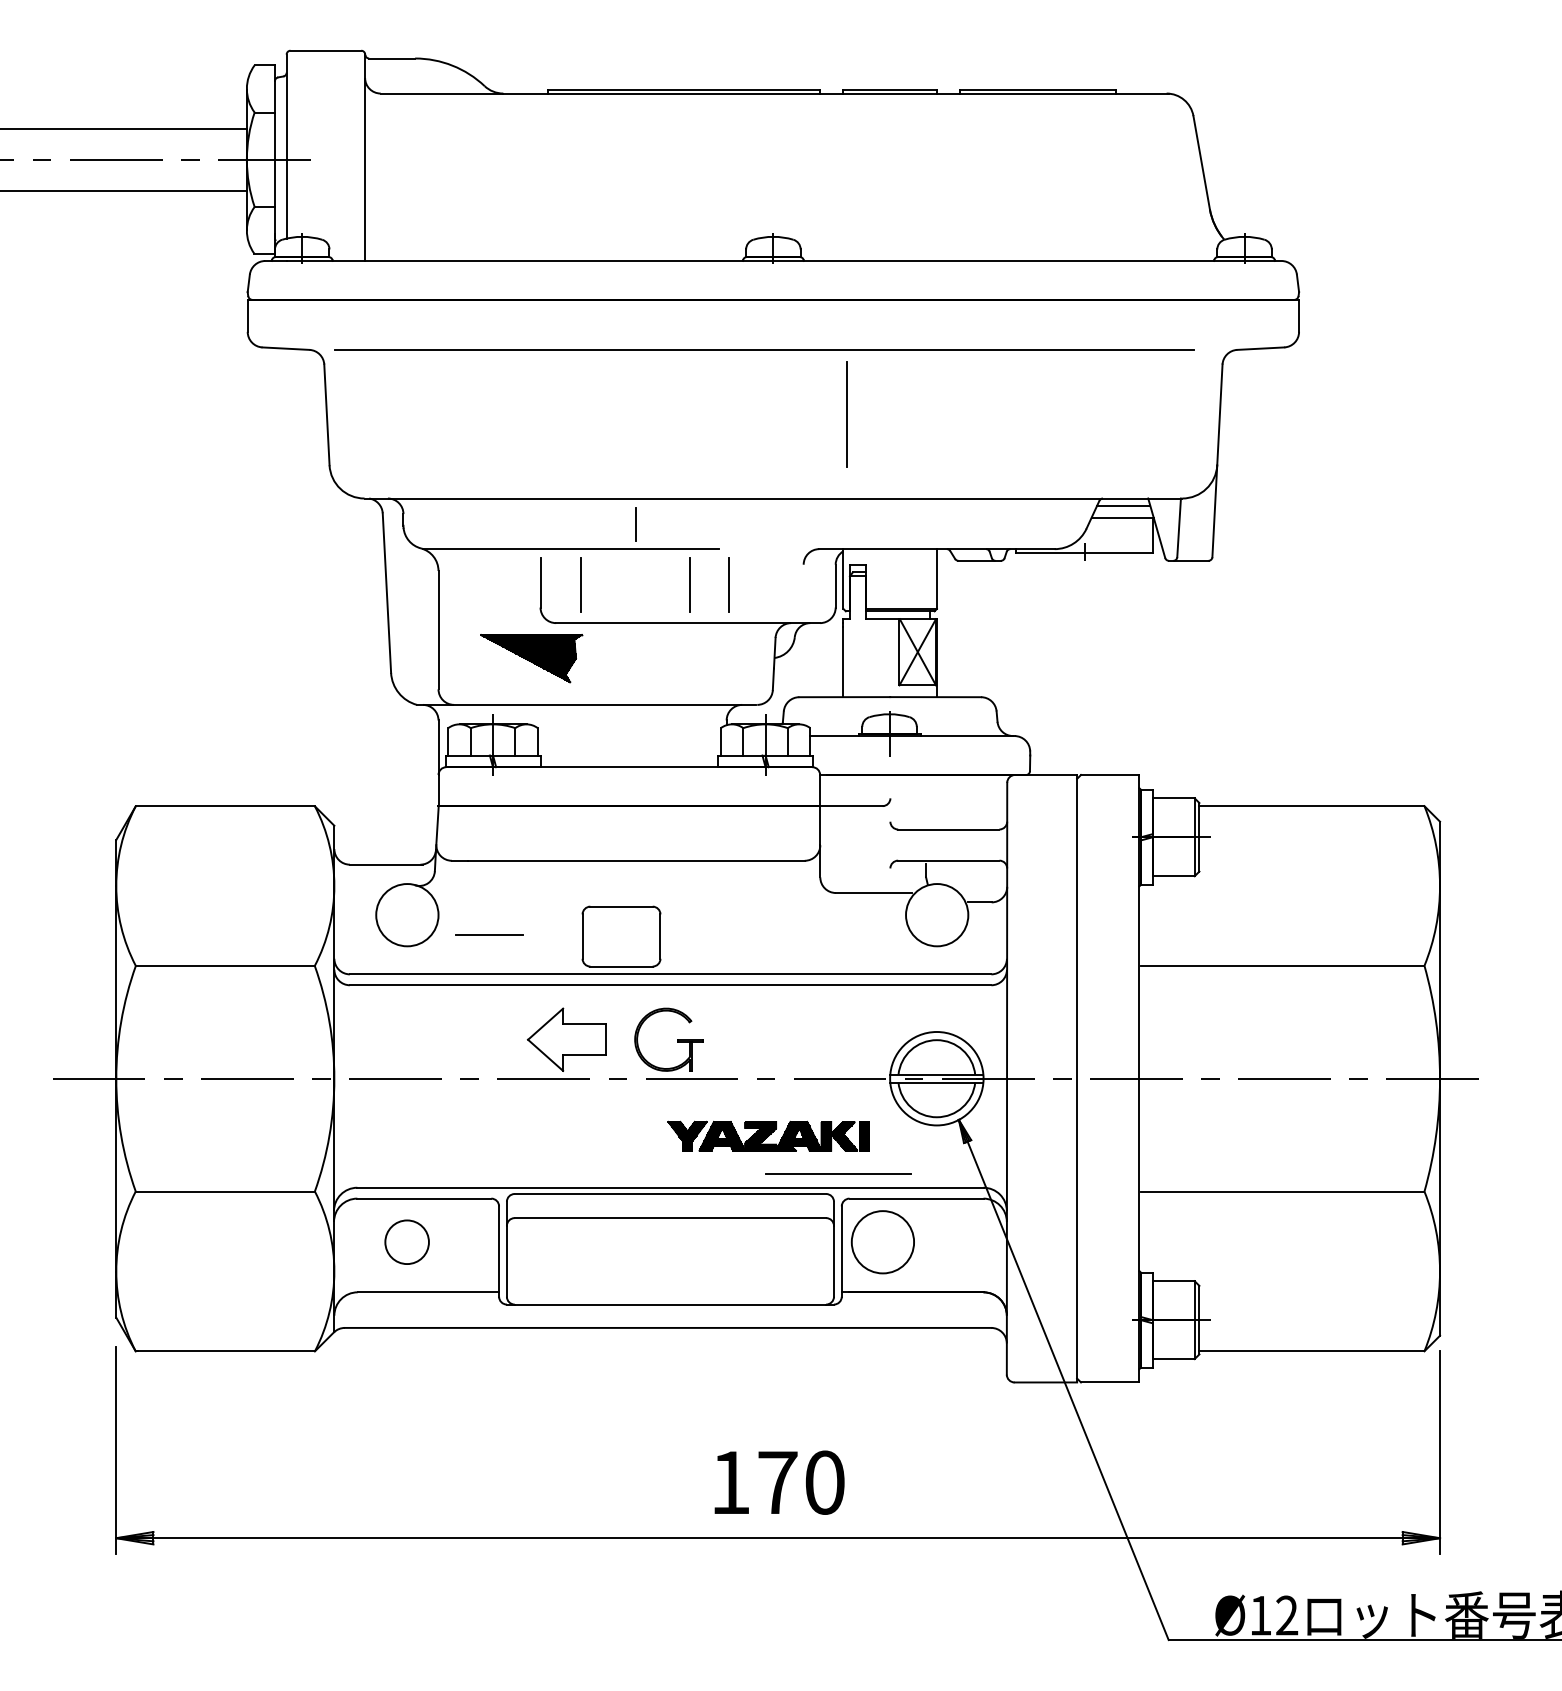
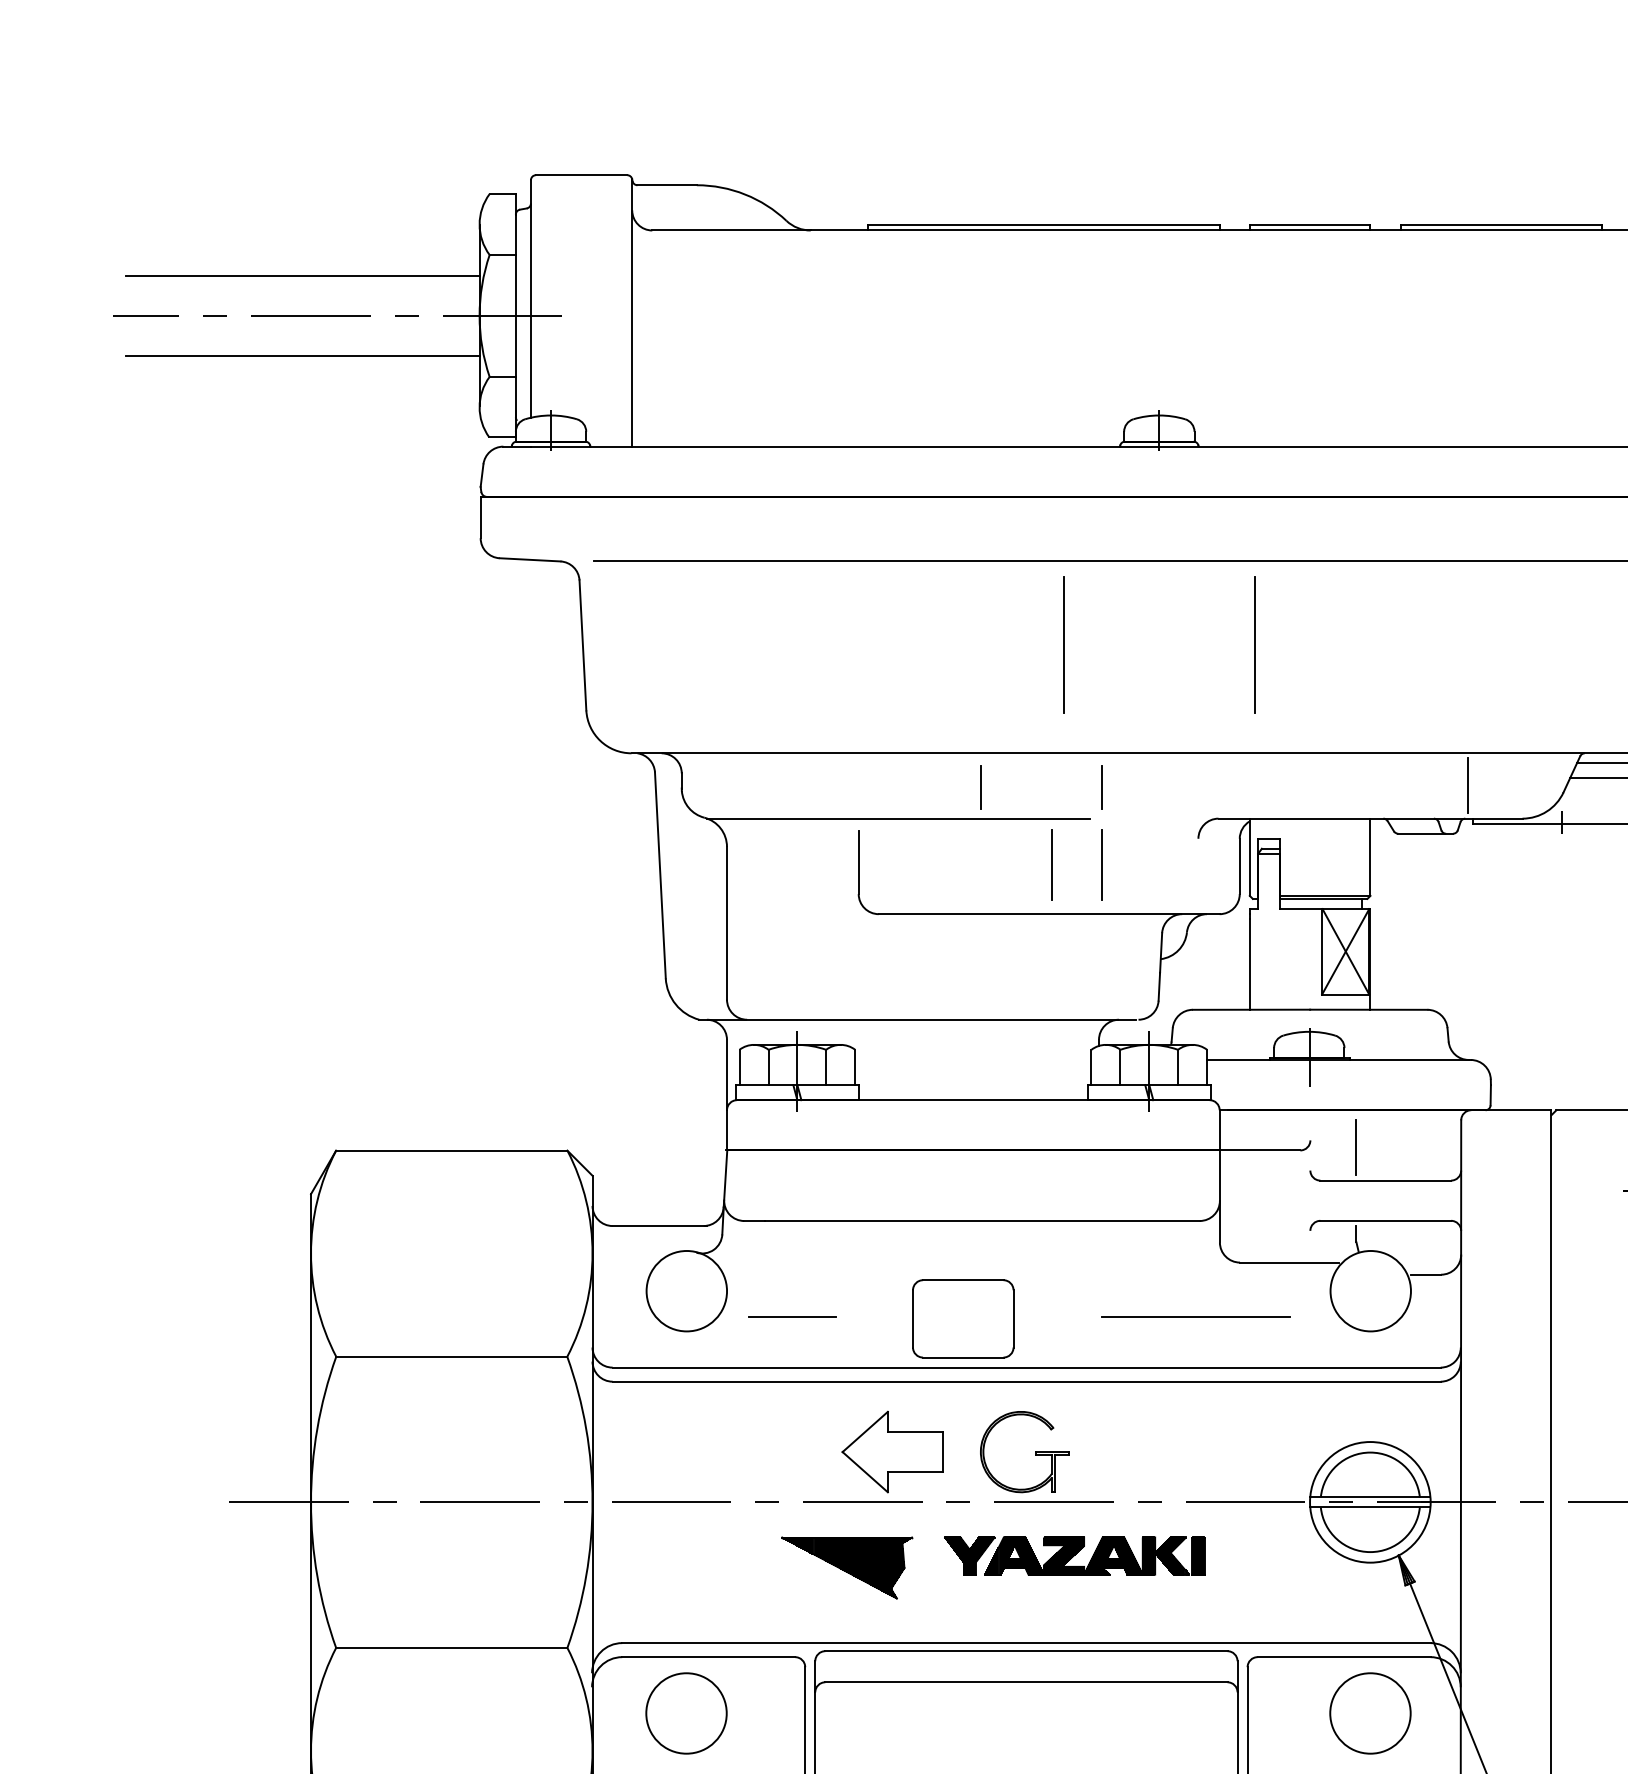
line: (699, 414) -> (1063, 644), added
line: (1012, 522) -> (1468, 784), added
line: (729, 524) -> (1102, 786), added
line: (580, 584) -> (910, 864), removed
part: (531, 658) -> (847, 1567), moved
line: (926, 803) -> (1356, 1147), added
part: (768, 1135) -> (1074, 1554), moved
line: (838, 1173) -> (1195, 1316), moved
circle: (407, 1242) -> (686, 1713), size x1.43
circle: (882, 1242) -> (1369, 1713), moved

